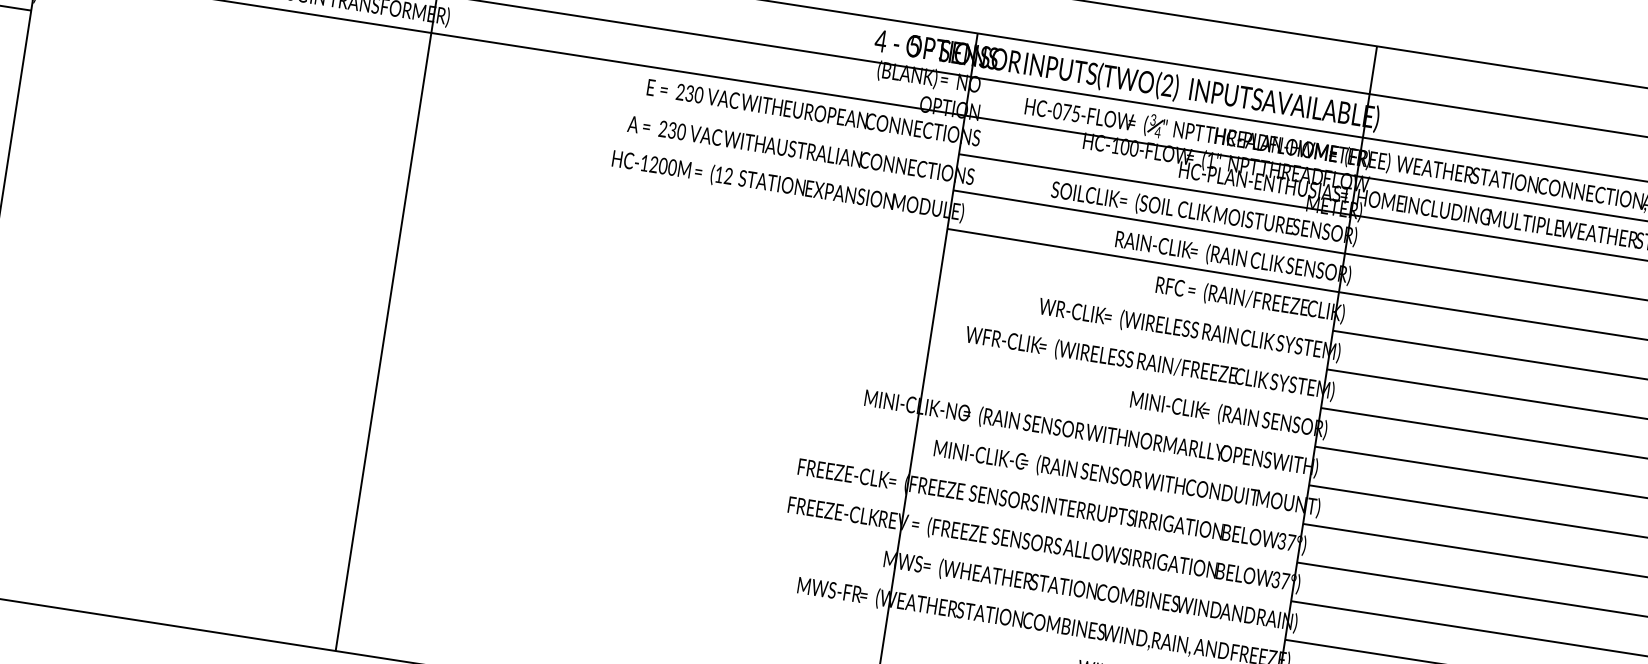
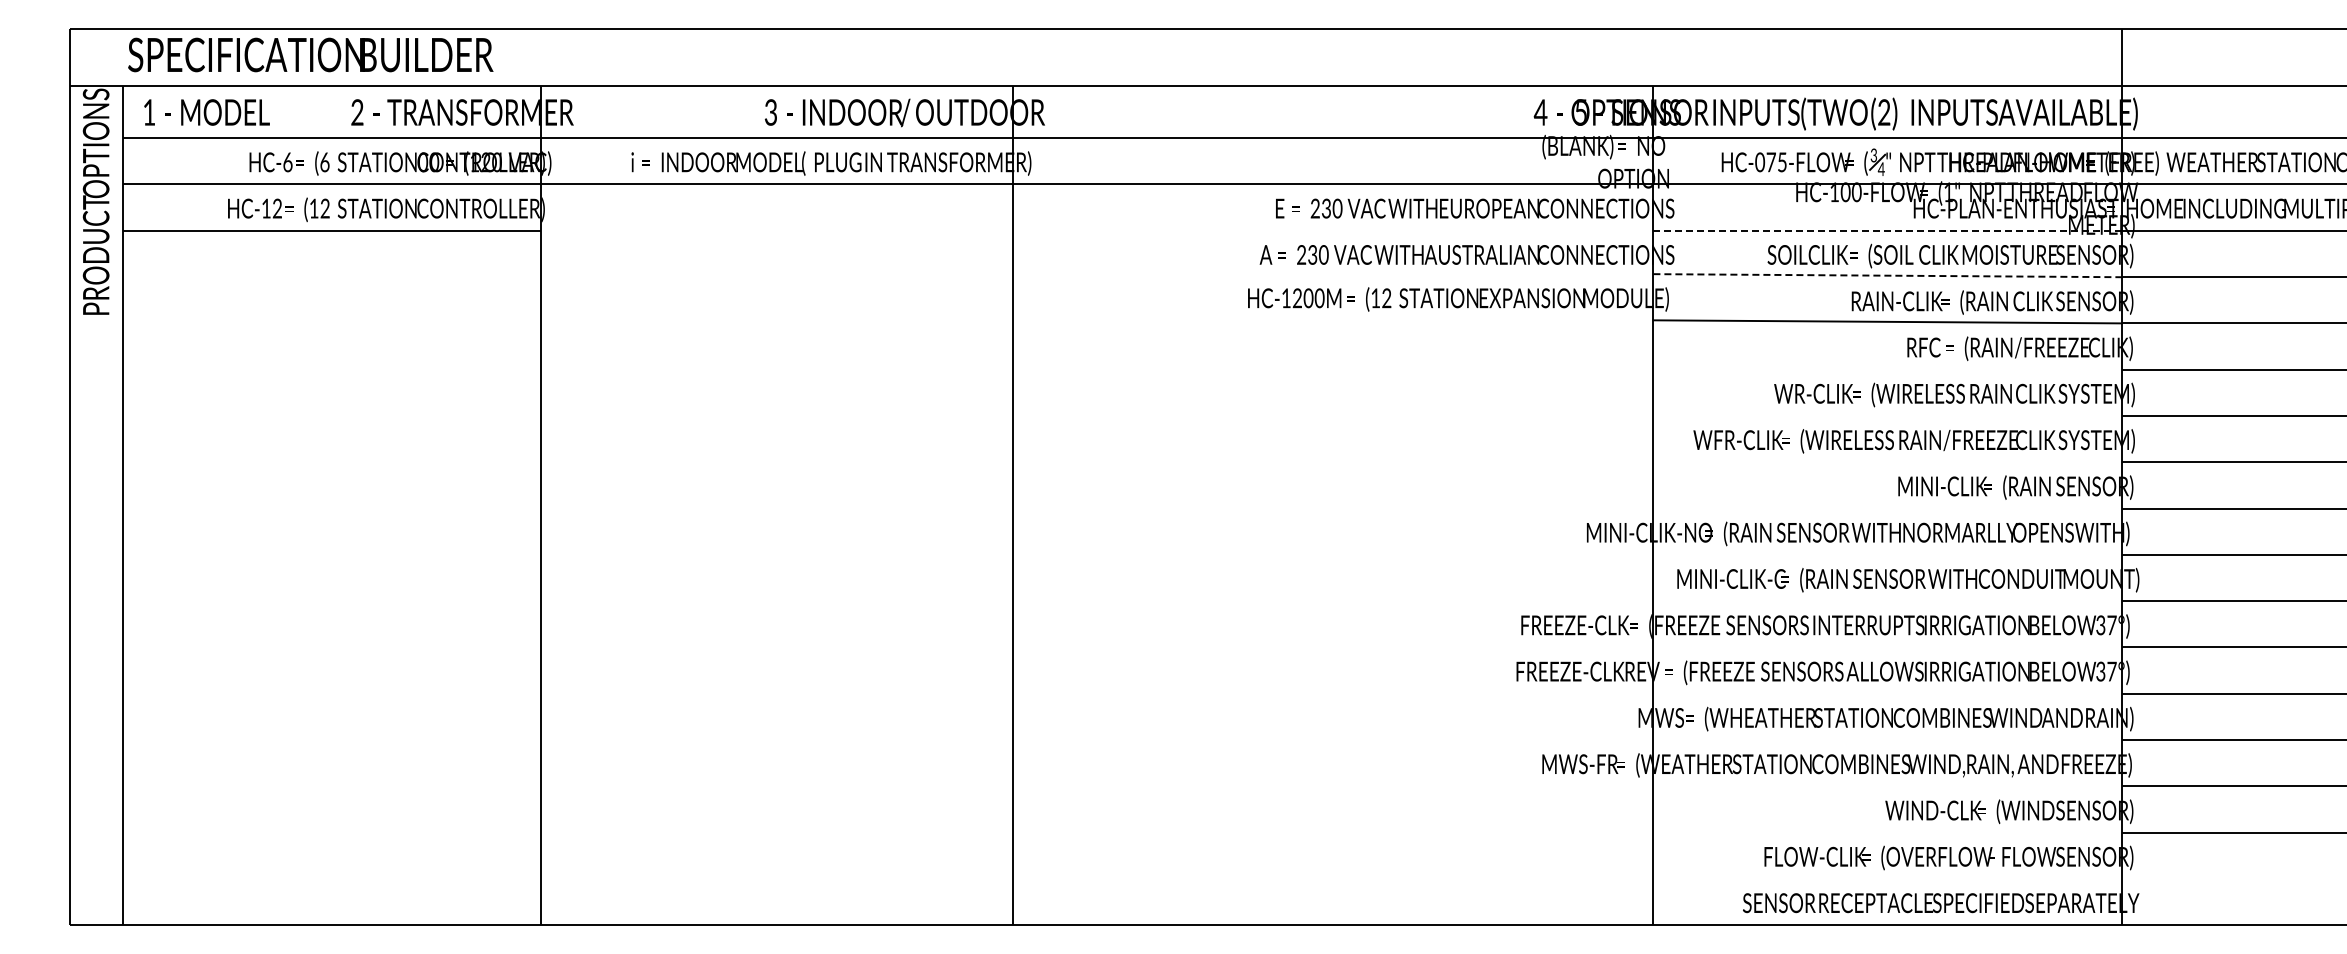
line: (1155, 184) -> (1887, 230), solid -> dashed
line: (1149, 221) -> (1887, 275), solid -> dashed

